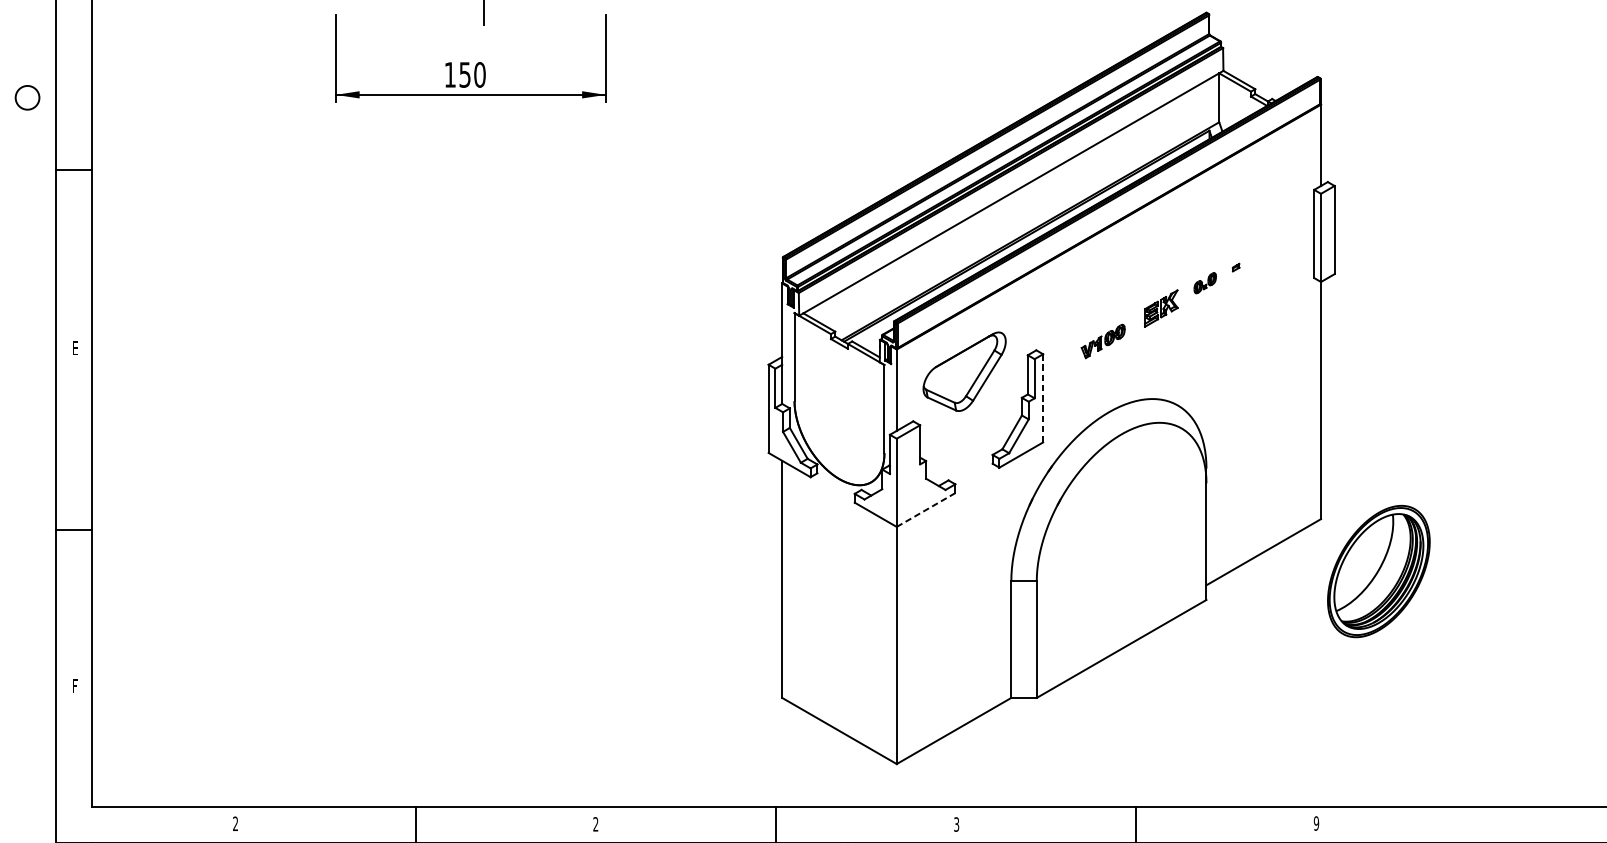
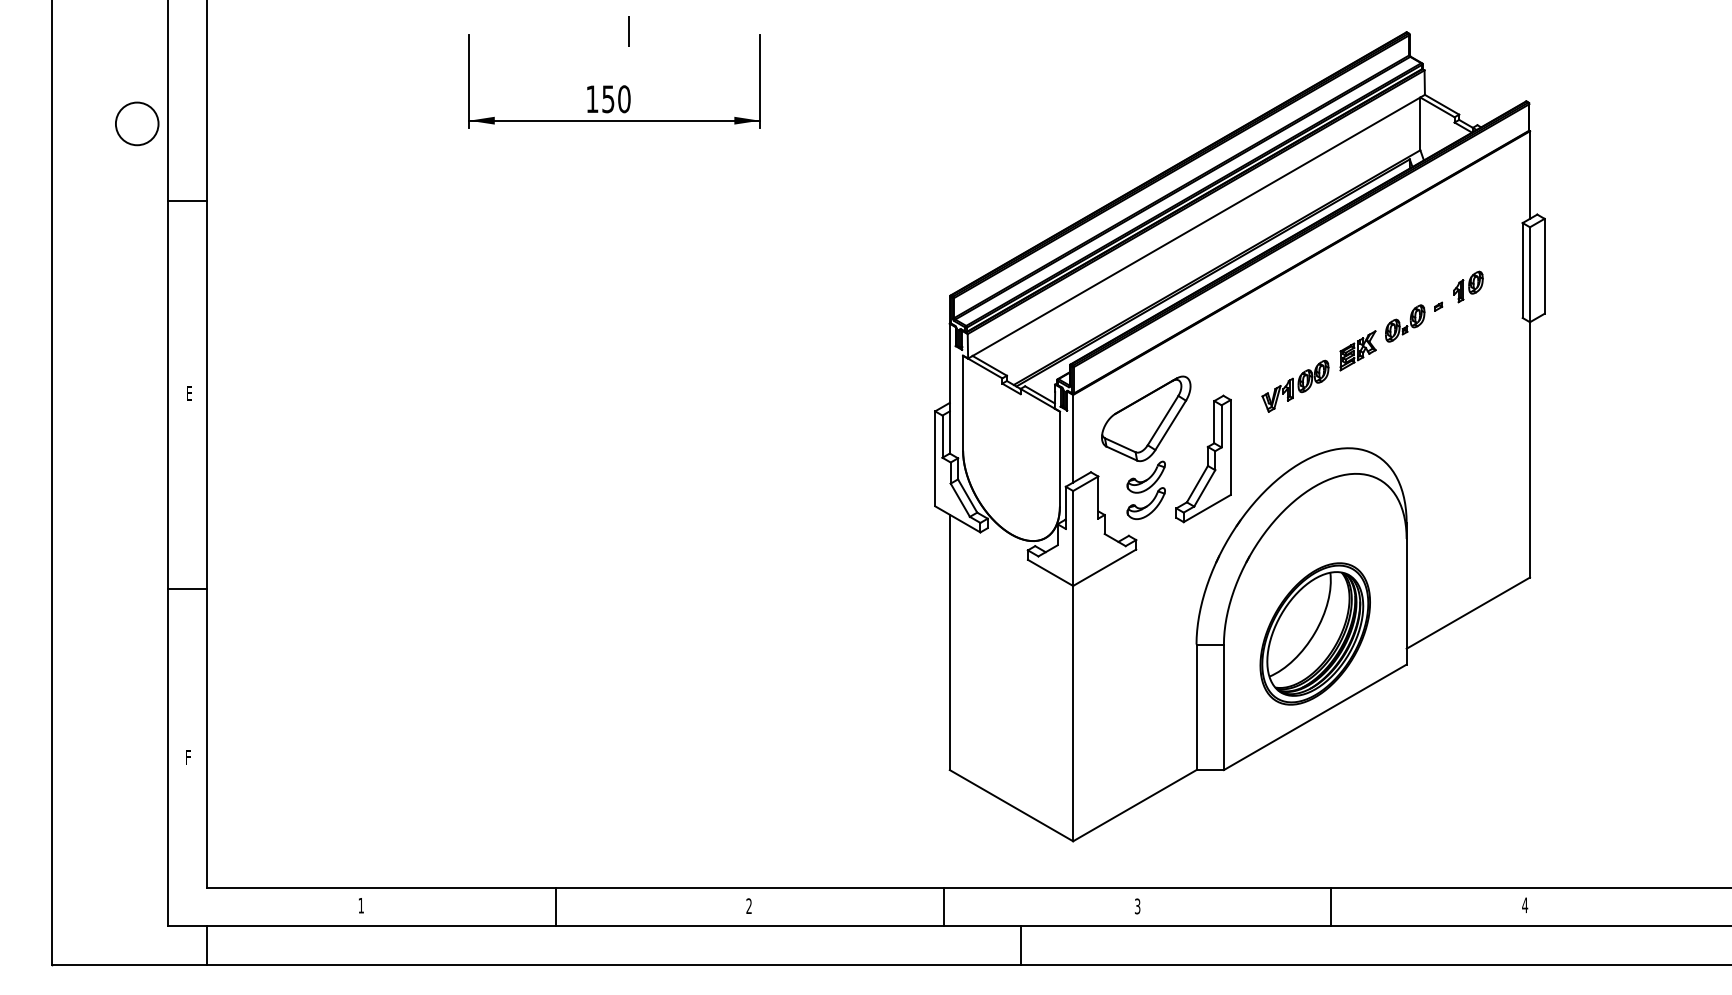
circle: (26, 97) -> (136, 123), size x1.67
part: (1263, 248) -> (1468, 286), added
part: (1205, 283) -> (1405, 323), size x1.67
part: (1103, 340) -> (1295, 385), size x1.43
line: (1042, 398) -> (1230, 447), dashed -> solid
part: (963, 438) -> (1145, 490), added
line: (926, 509) -> (1105, 567), dashed -> solid
part: (1378, 571) -> (1314, 633), moved
text: (234, 823) -> (360, 905), 2 -> 1
text: (1316, 823) -> (1525, 905), 9 -> 4

